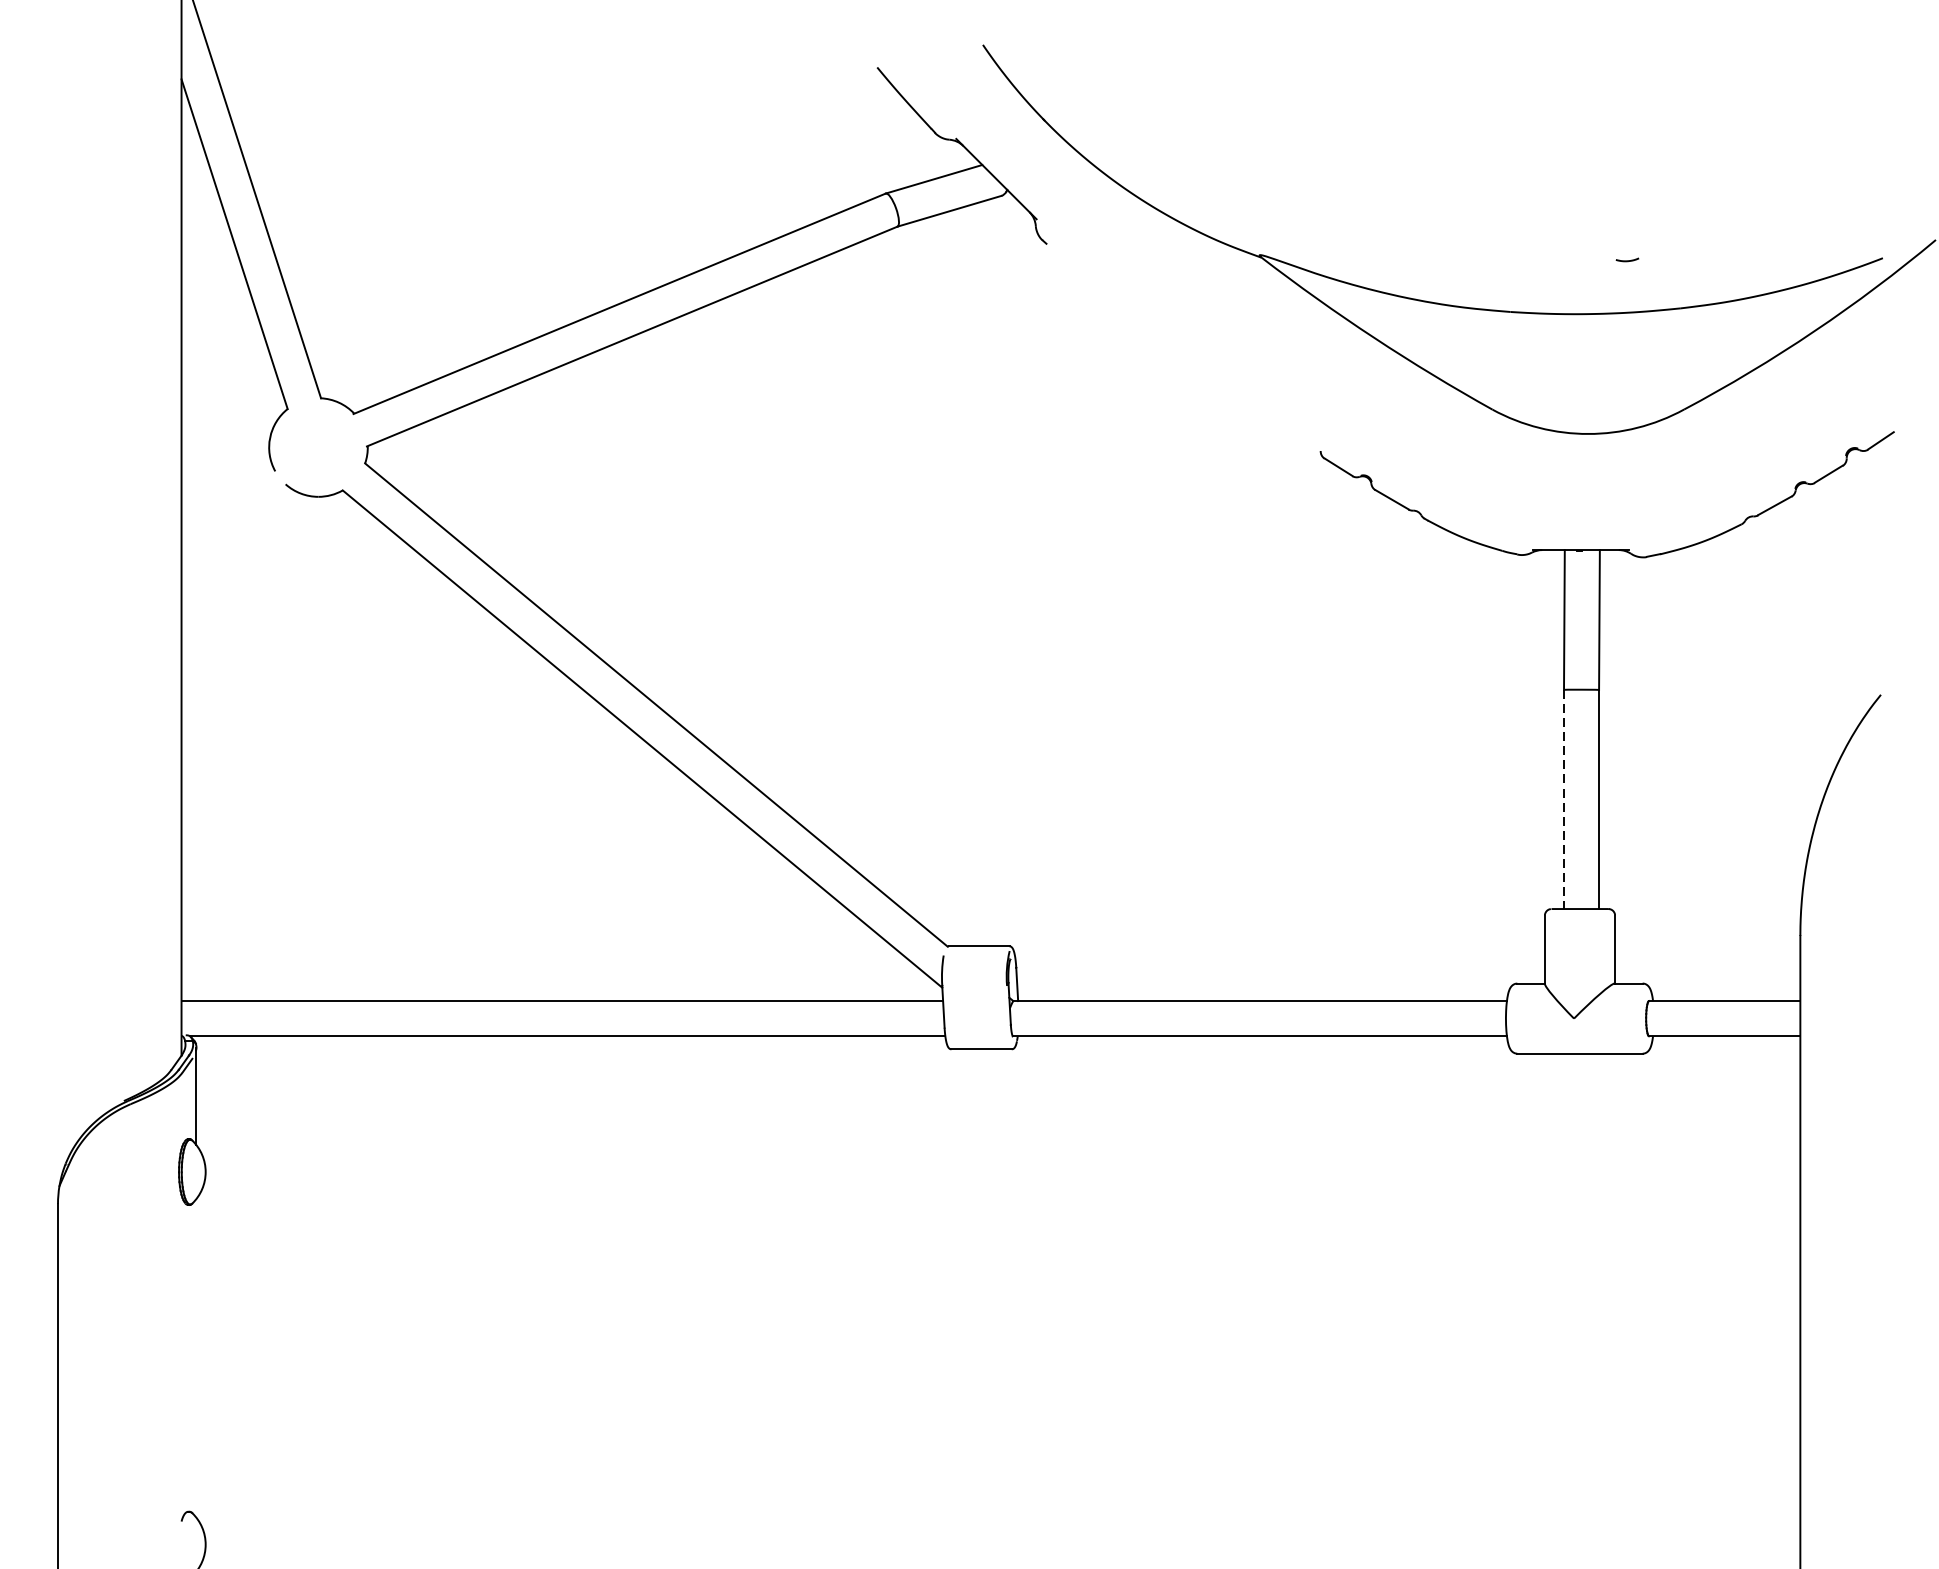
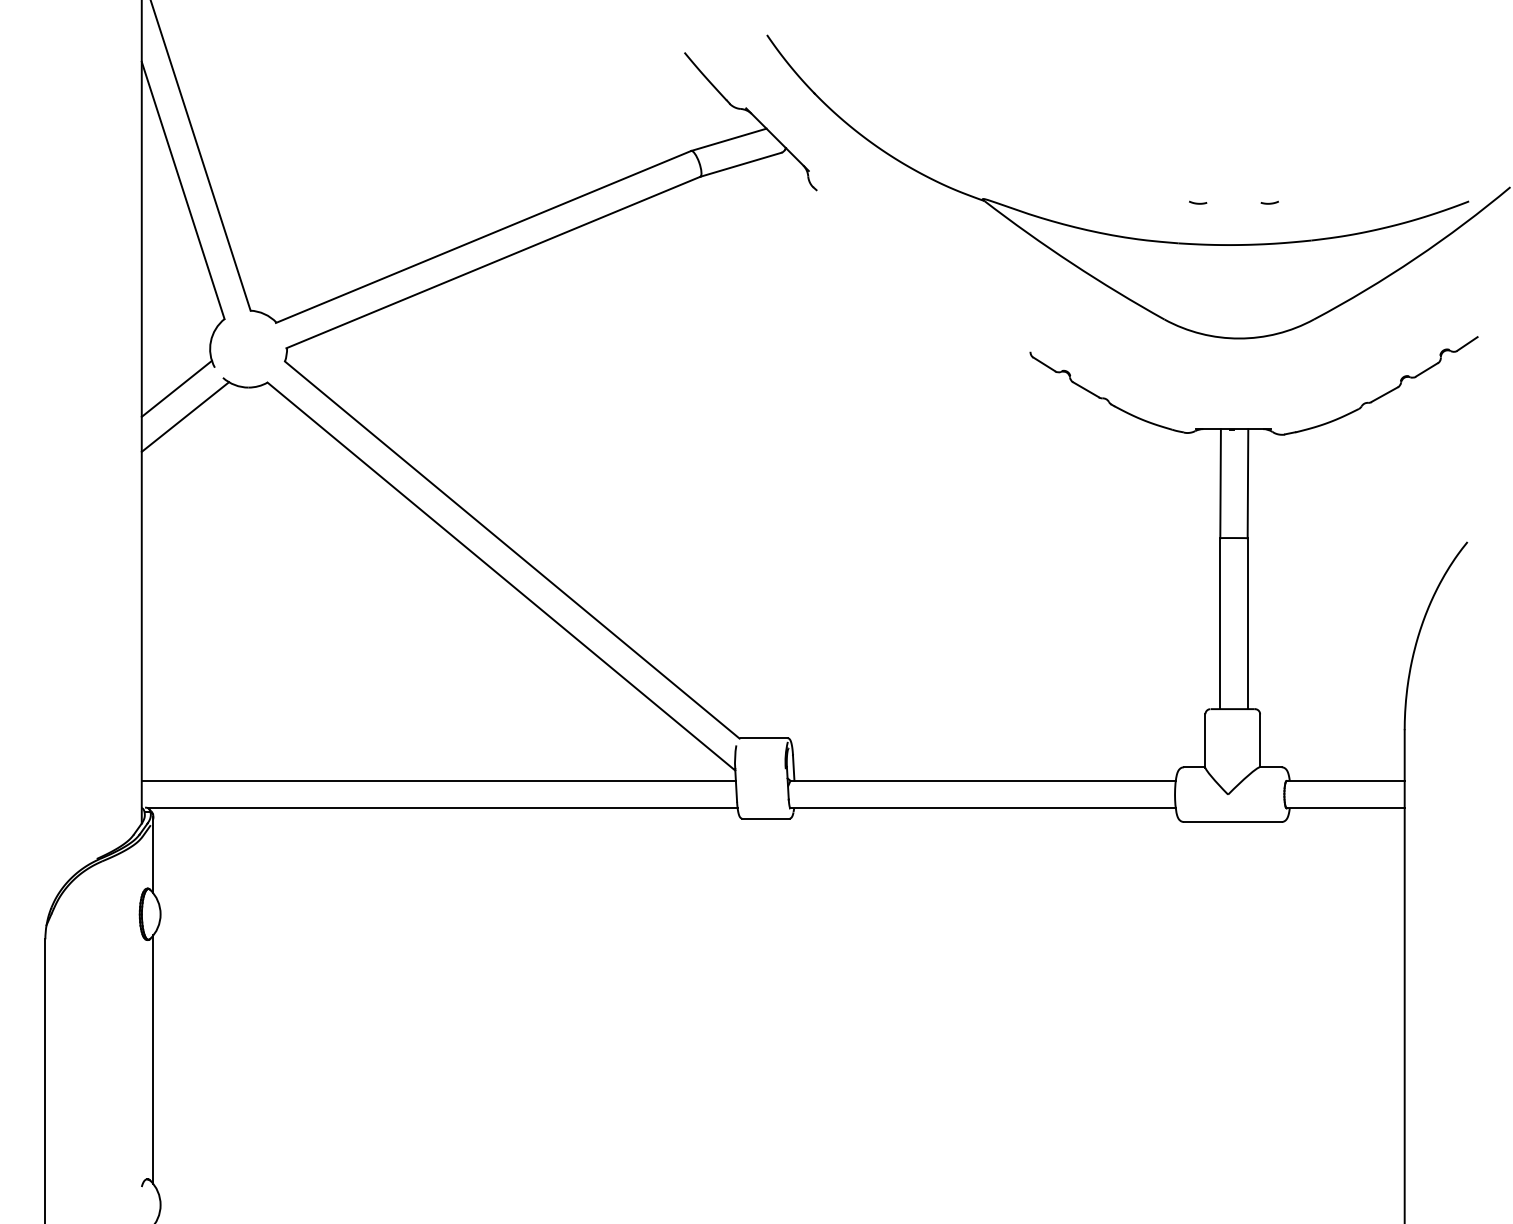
curve: (1536, 259) -> (1198, 202), added
line: (226, 498) -> (176, 388), added
line: (237, 533) -> (185, 416), added
line: (1564, 799) -> (1220, 623), dashed -> solid
line: (196, 1358) -> (153, 1059), added

